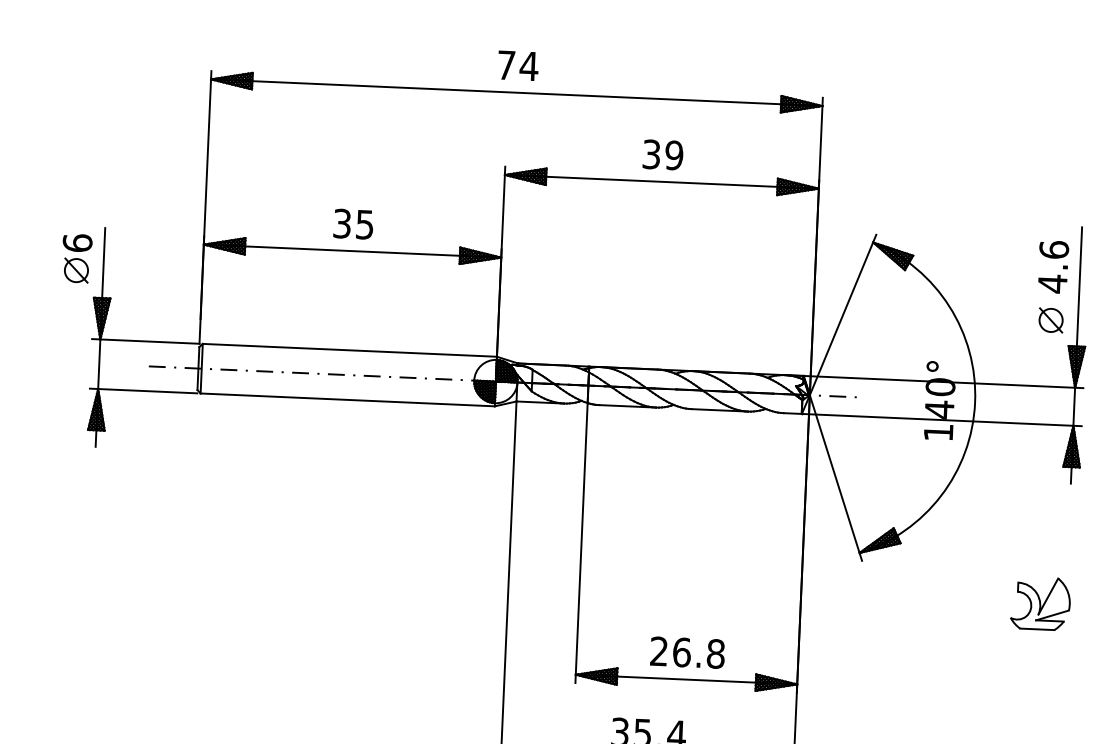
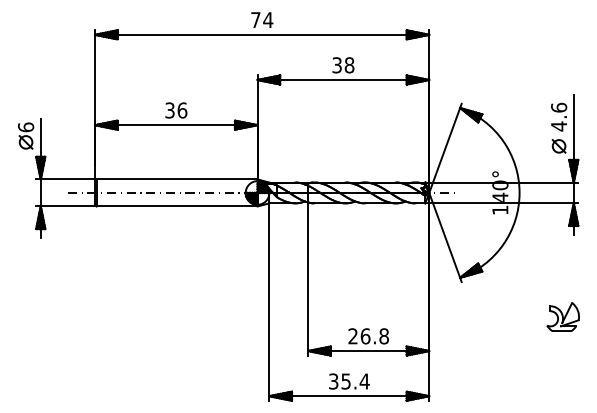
text: (674, 155) -> (349, 65), 39 -> 38
text: (365, 224) -> (182, 110), 35 -> 36
part: (1039, 602) -> (562, 316), moved

